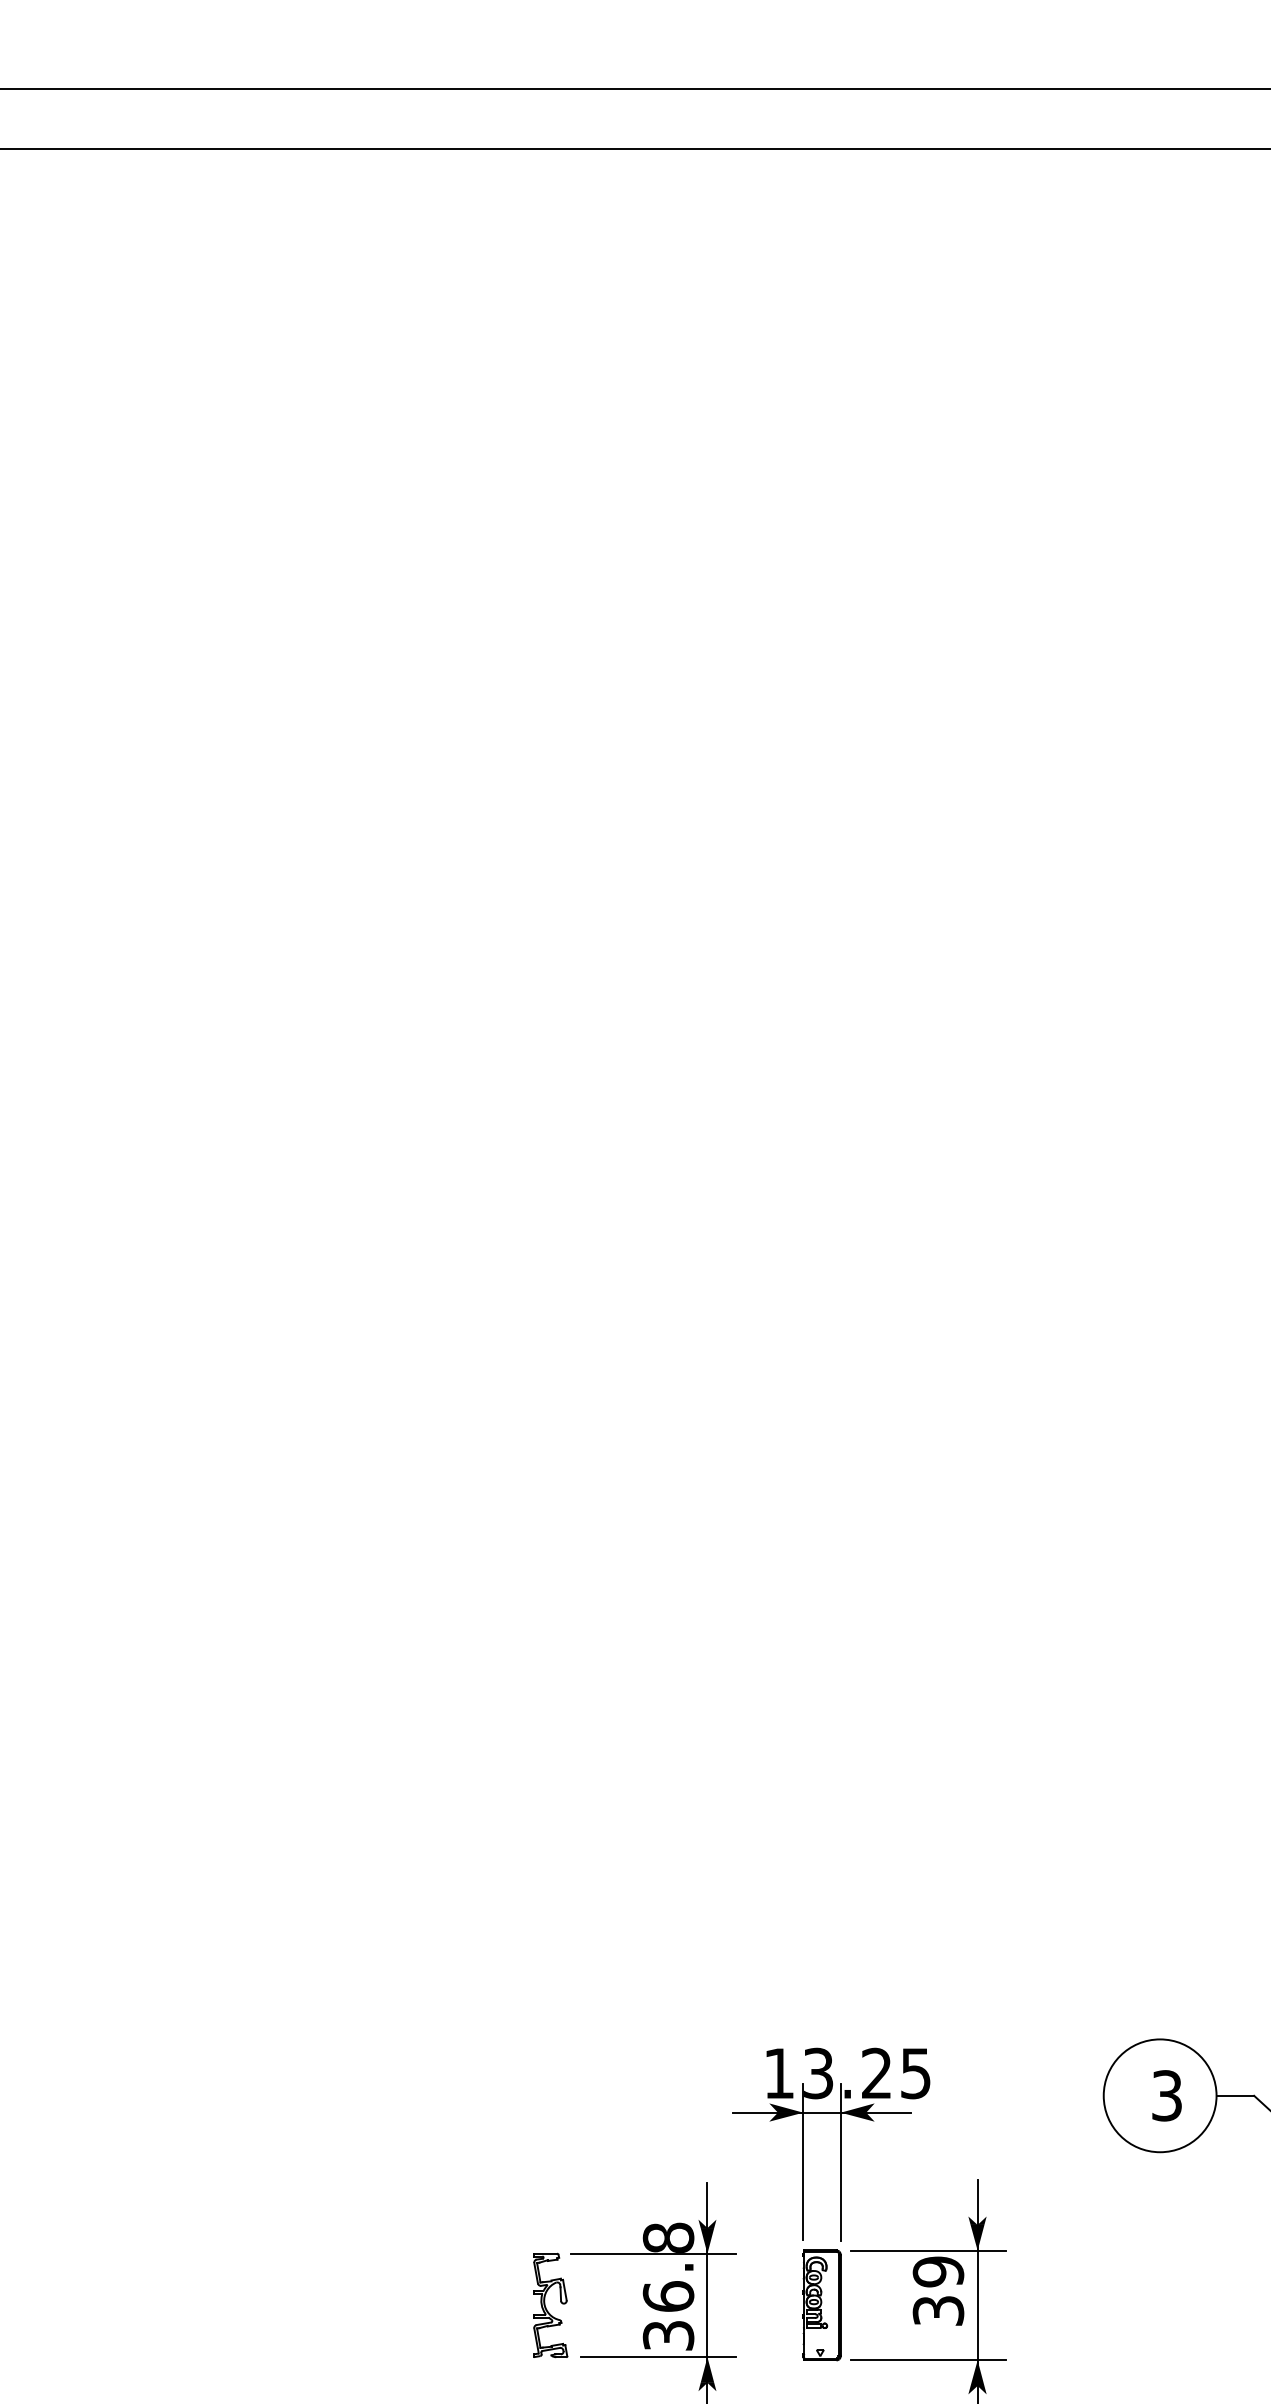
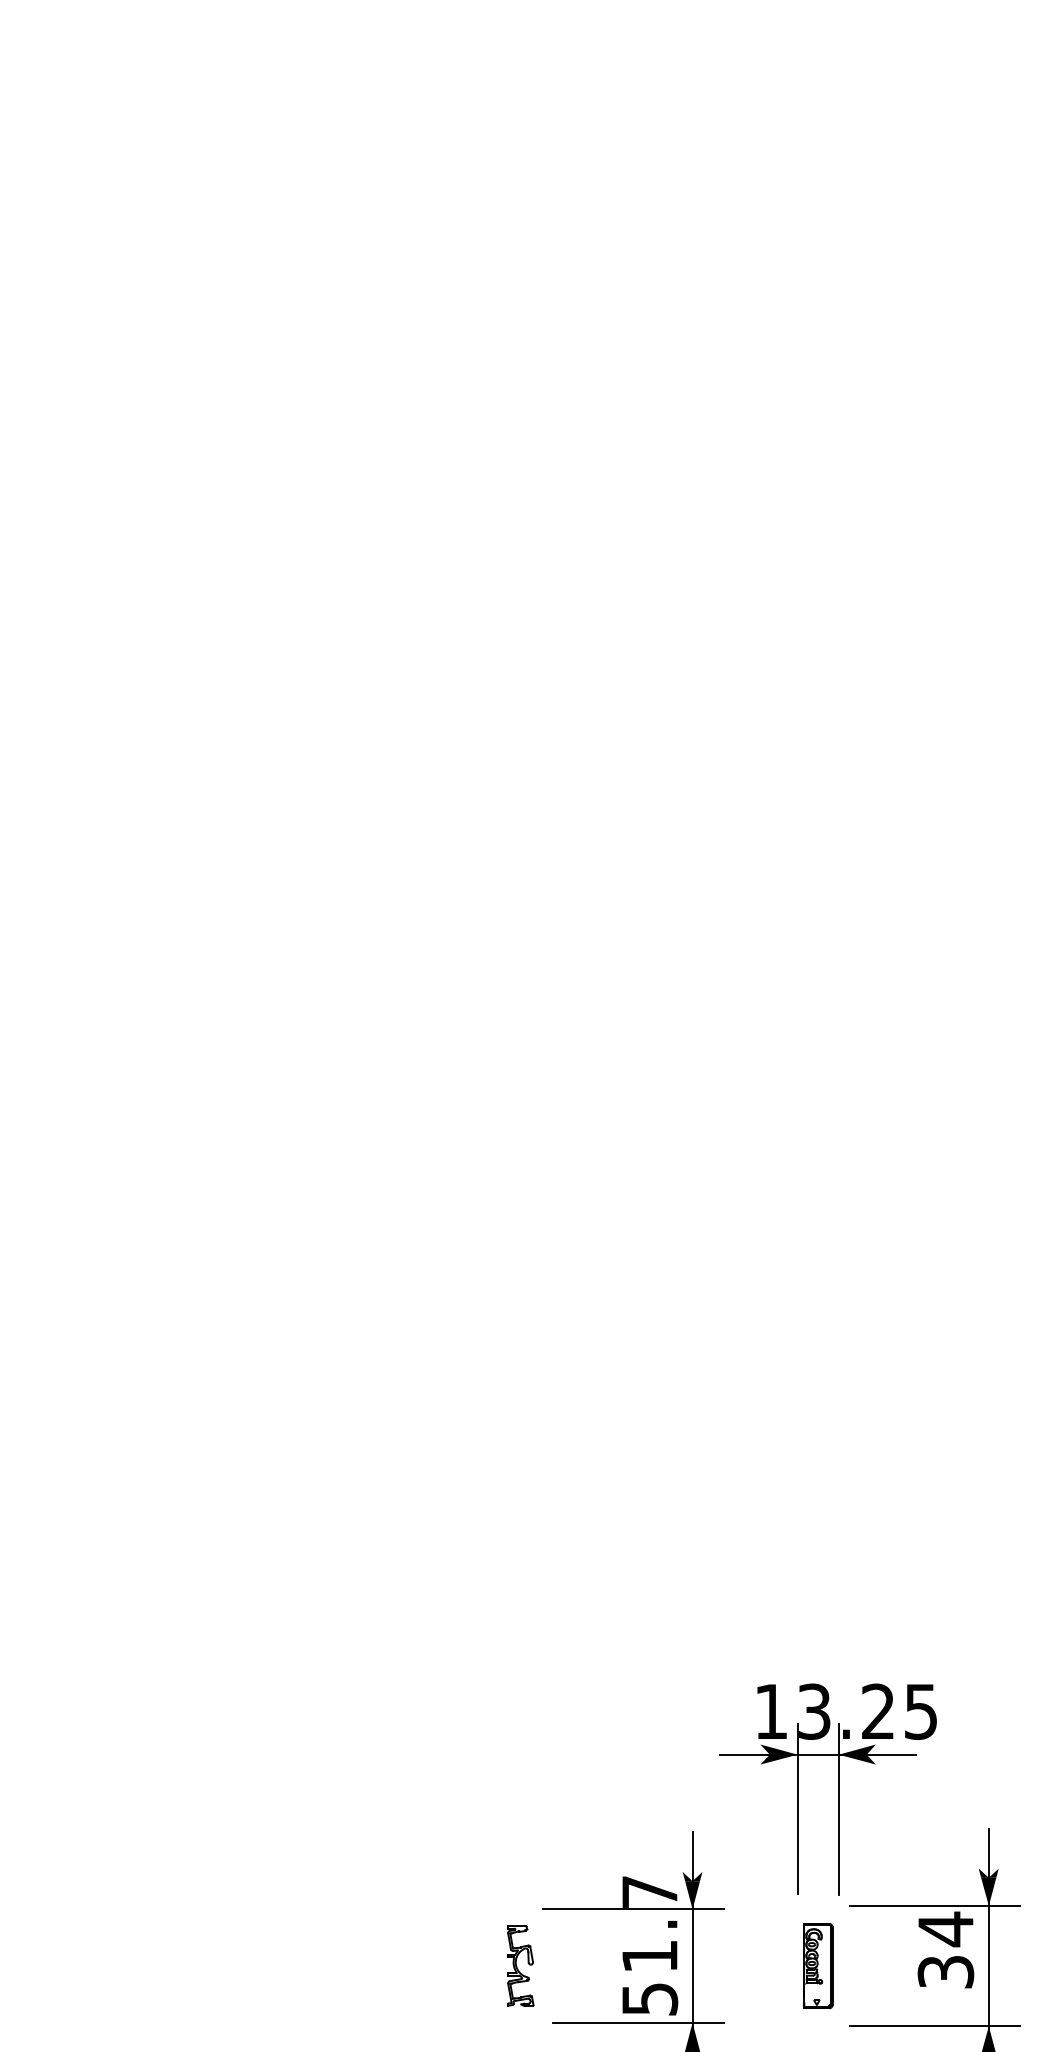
text: (938, 2271) -> (945, 1928), 39 -> 34
text: (668, 2286) -> (649, 1945), 36.8 -> 51.7
part: (550, 2305) -> (520, 1966), size x0.7
part: (821, 2305) -> (817, 1966), size x0.7

